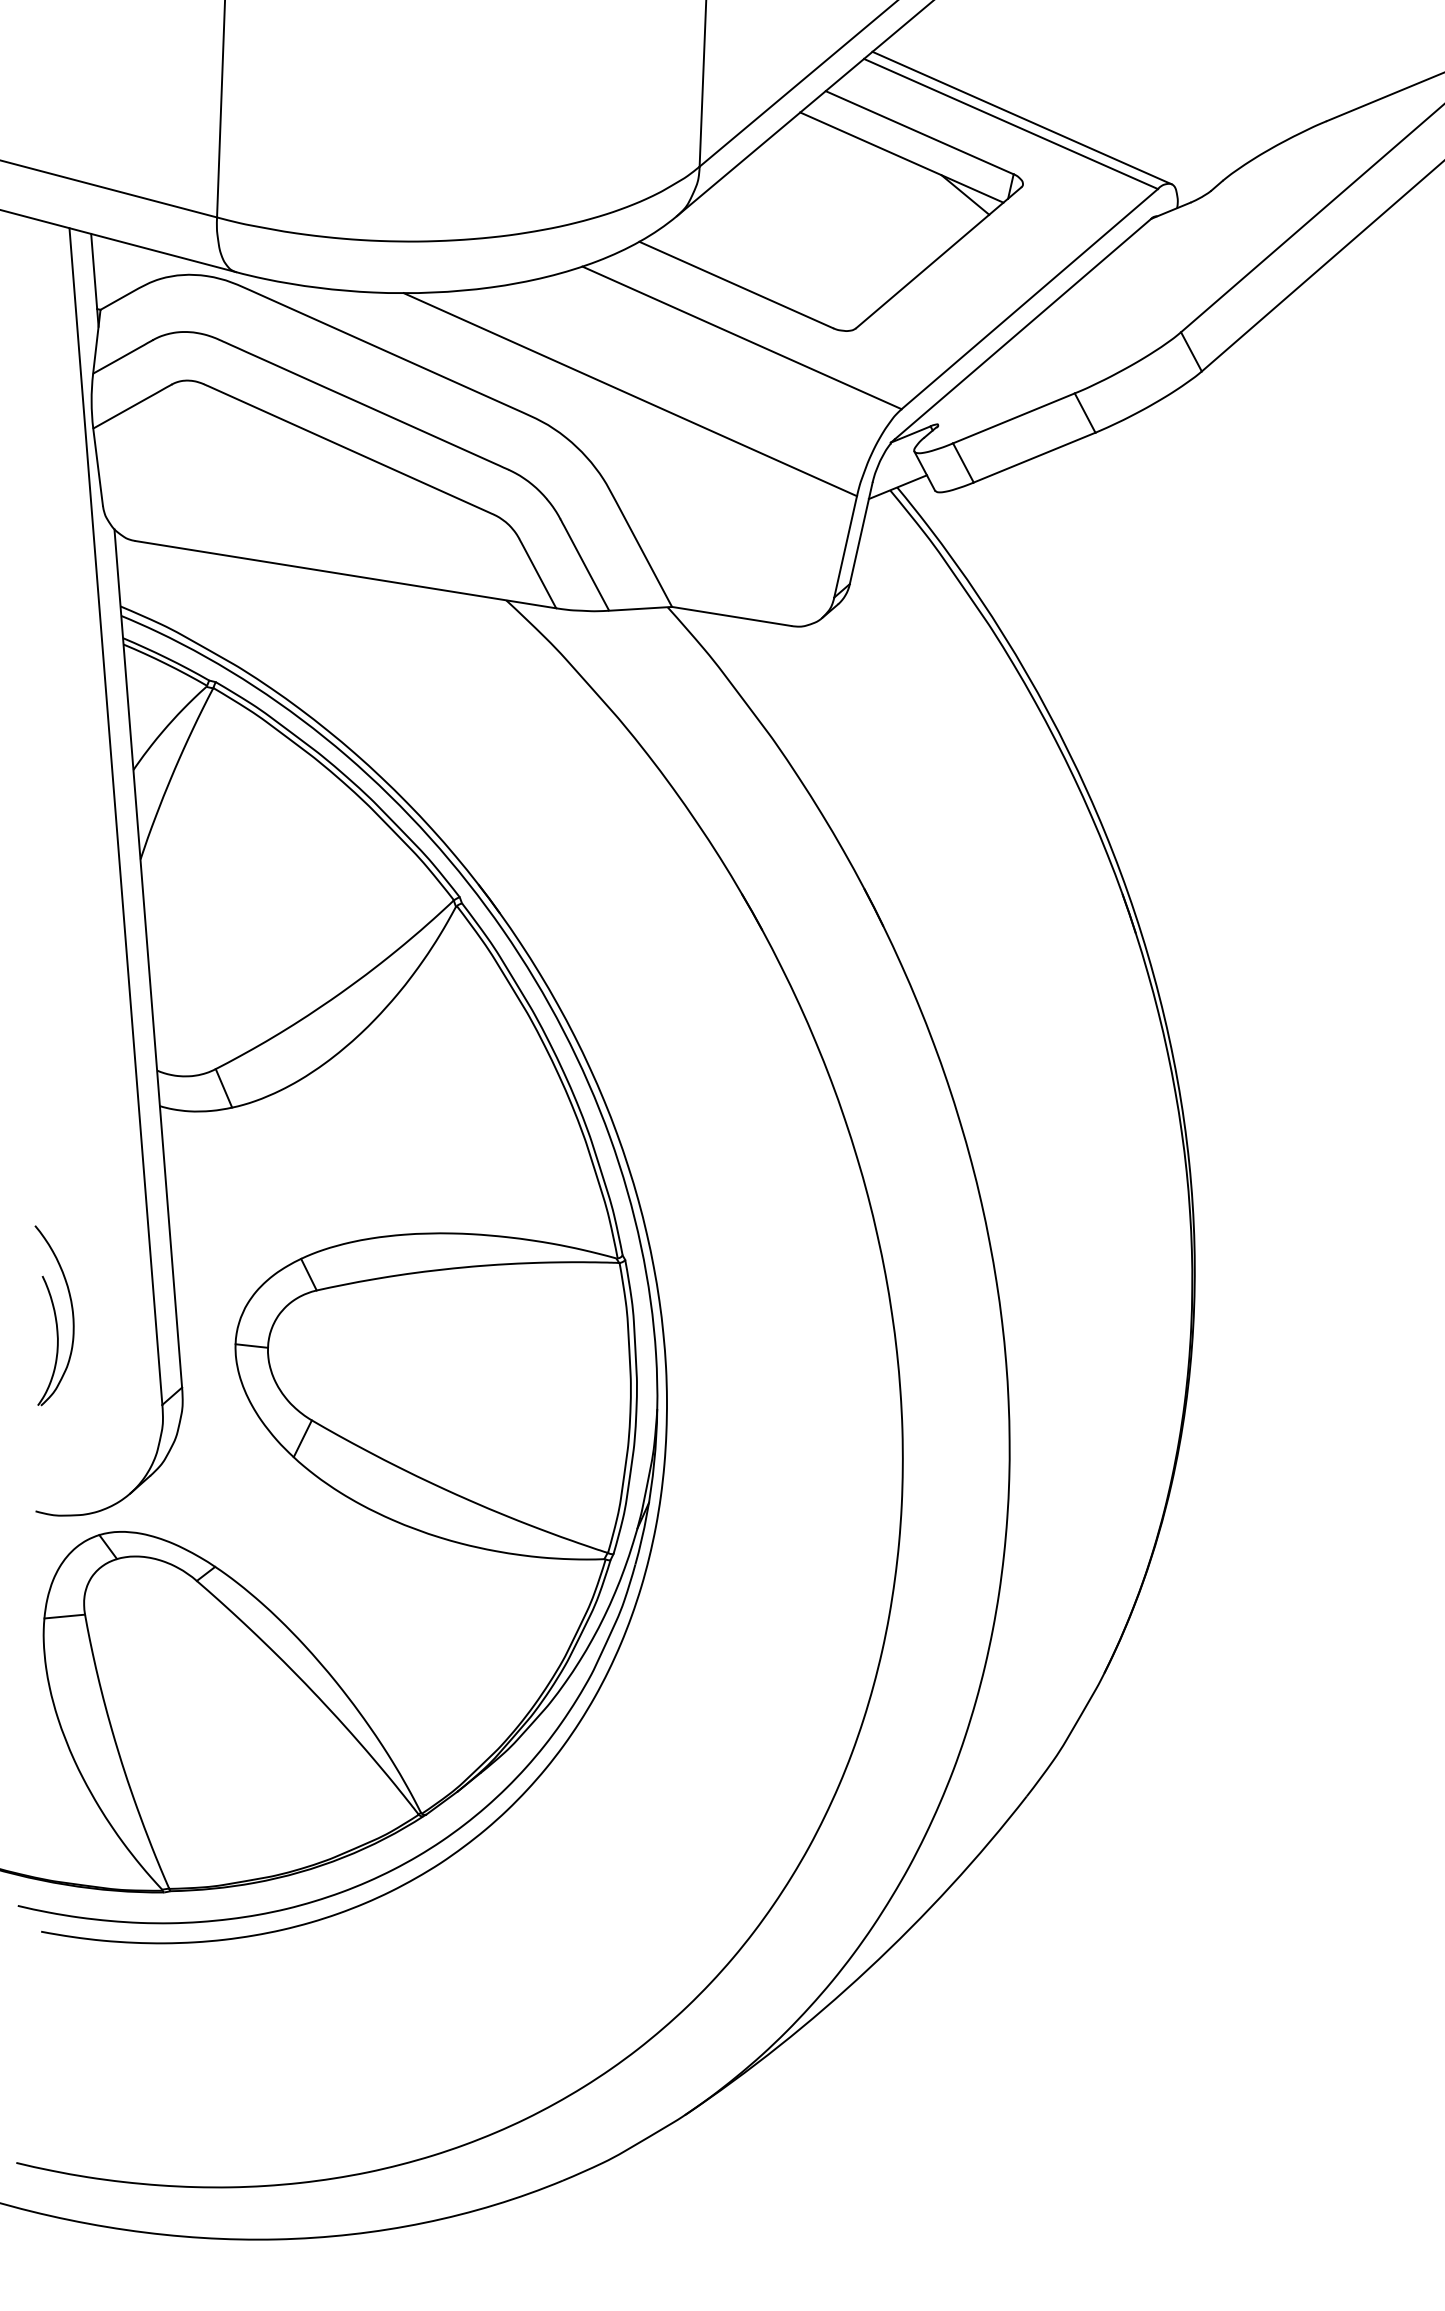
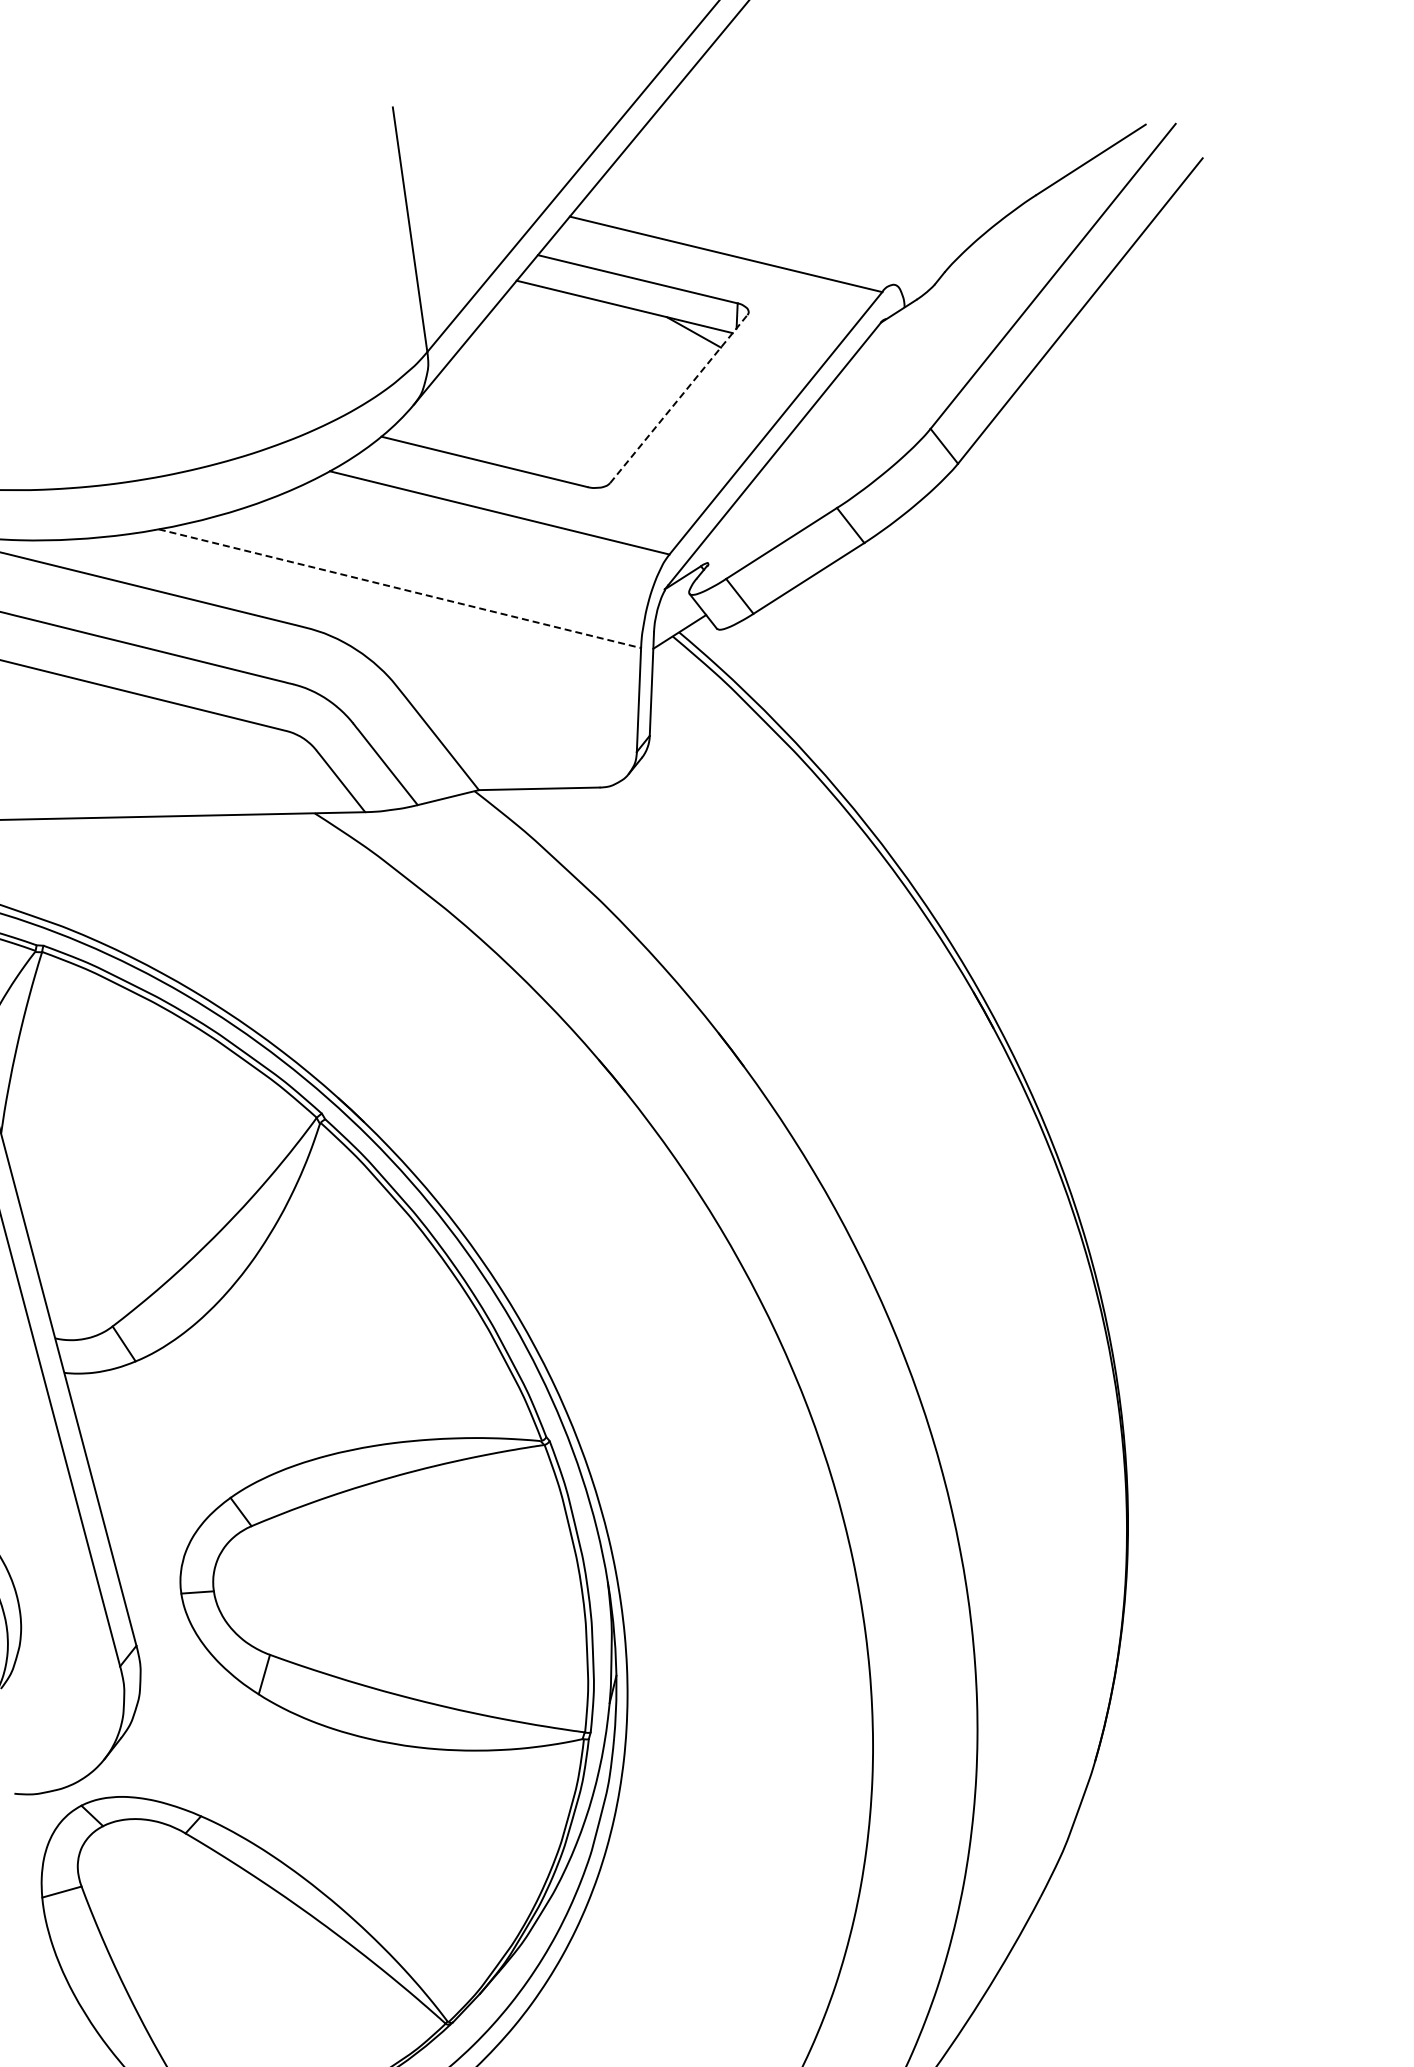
line: (1021, 117) -> (735, 246), removed
line: (938, 257) -> (678, 398), solid -> dashed
line: (630, 394) -> (400, 588), solid -> dashed

